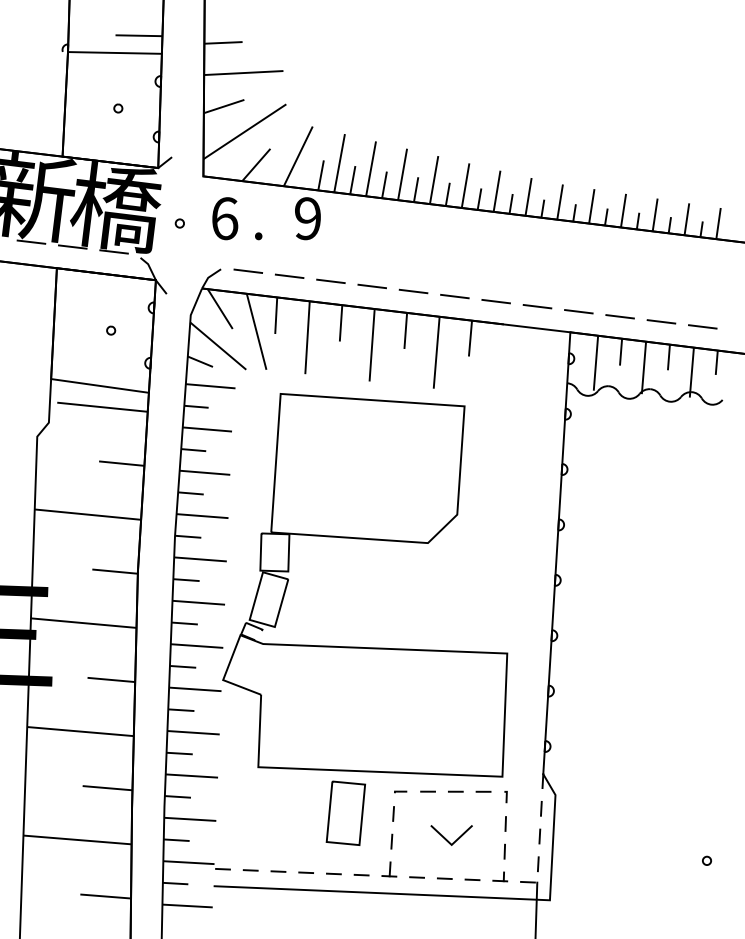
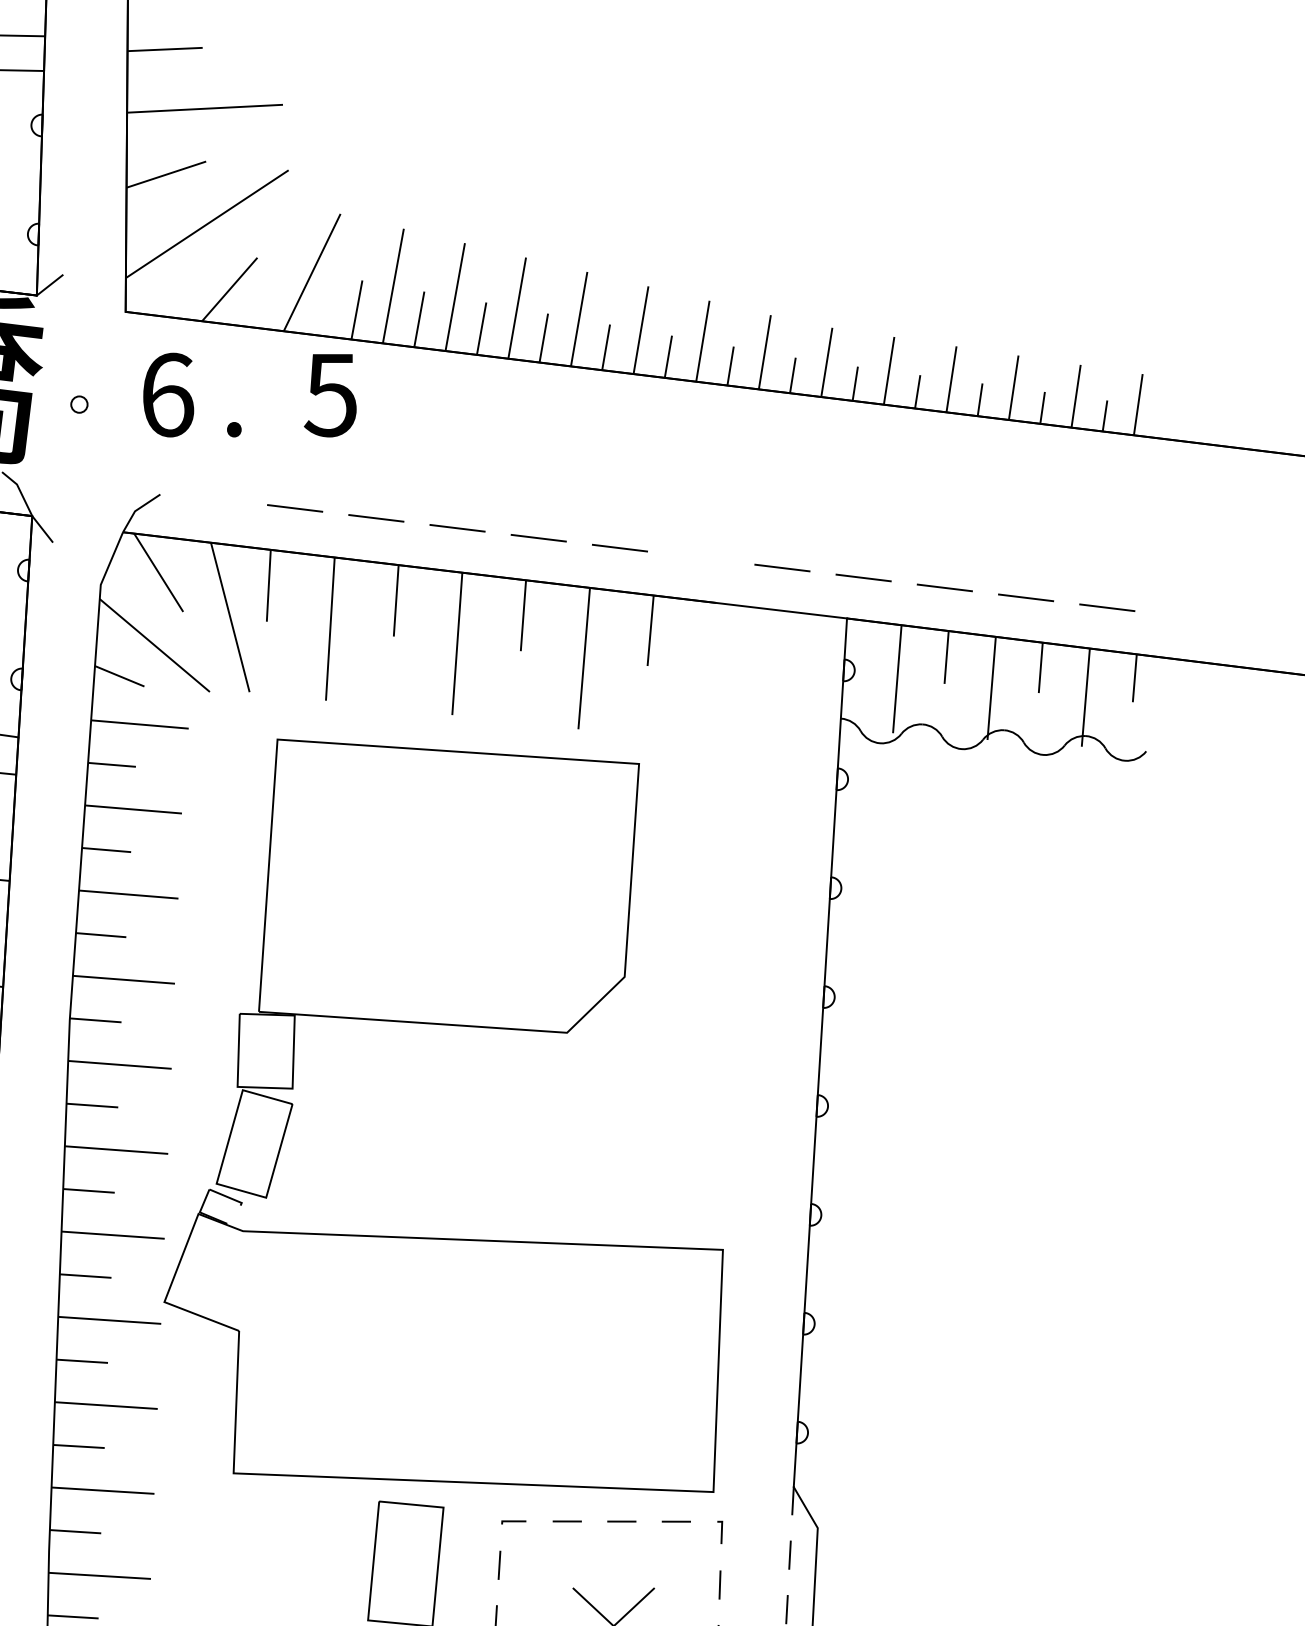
text: (307, 218) -> (330, 394), 9 -> 5
line: (248, 270) -> (214, 496), removed
line: (495, 301) -> (699, 557), removed

